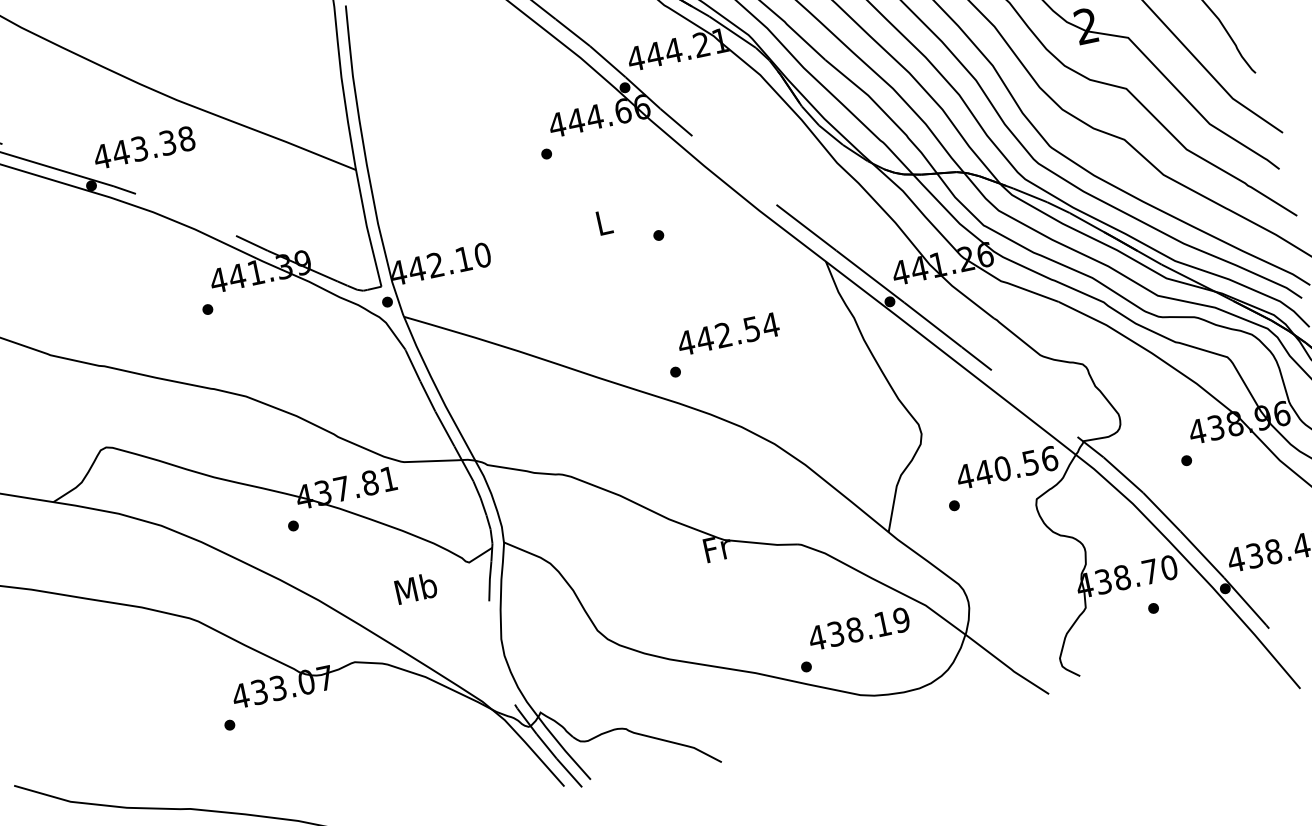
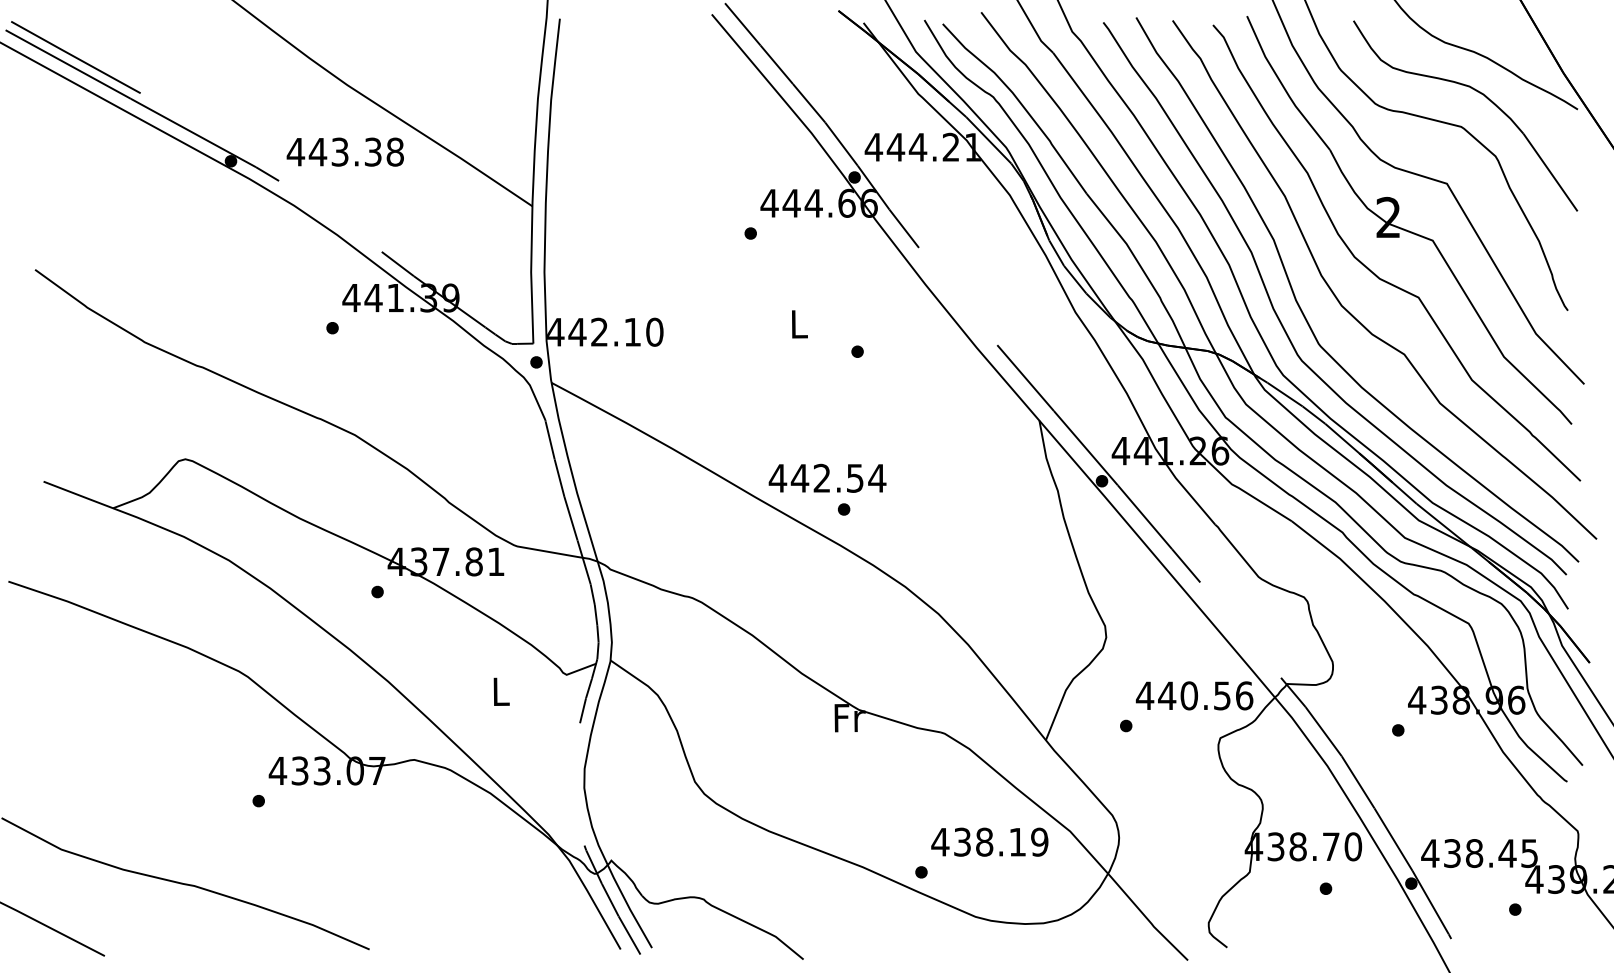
text: (143, 147) -> (344, 151), moved
text: (728, 333) -> (827, 477), moved
text: (415, 588) -> (500, 691), Mb -> L

